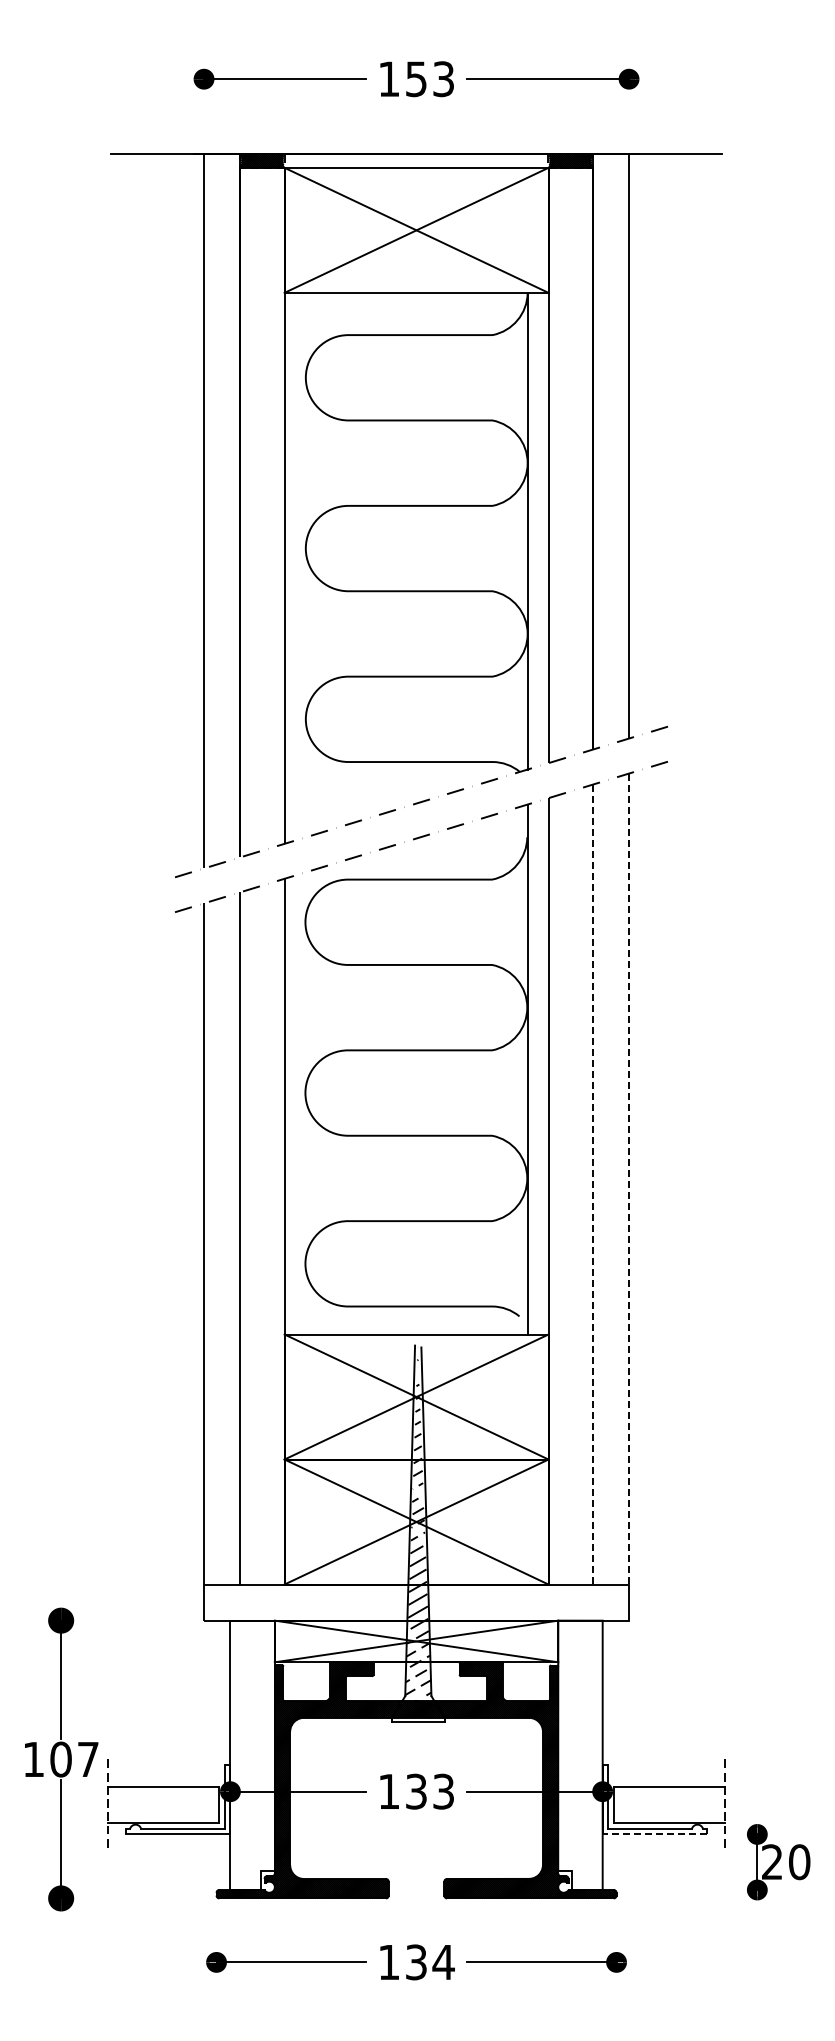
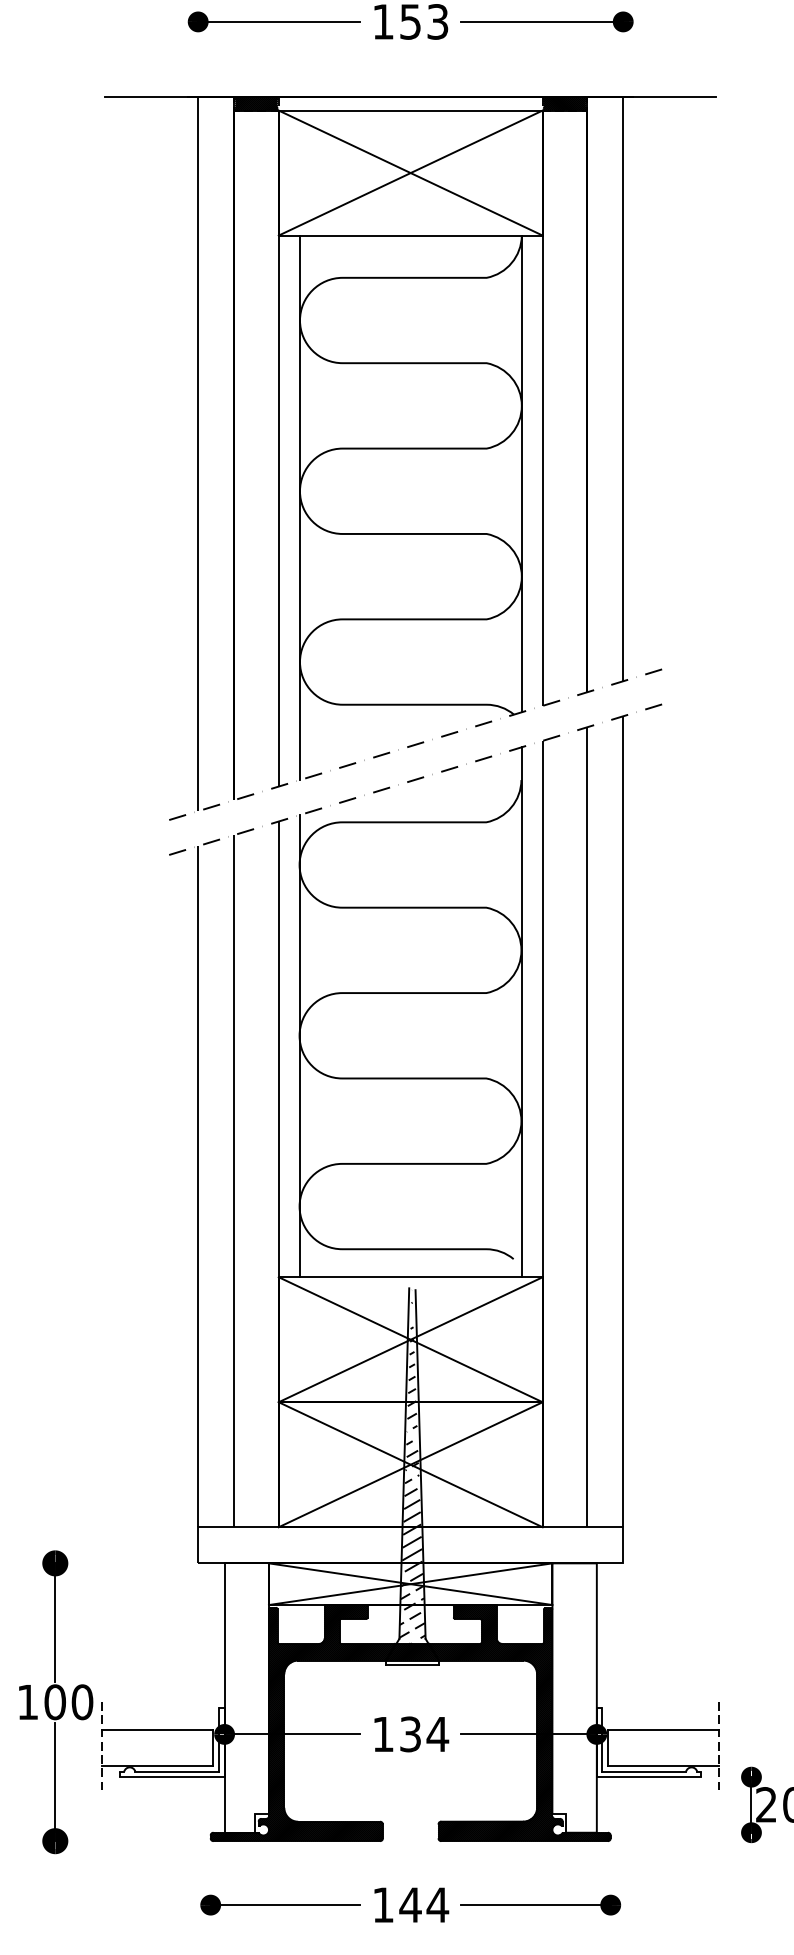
line: (305, 564) -> (299, 507), added
line: (305, 1103) -> (299, 1046), added
line: (629, 1179) -> (623, 1122), dashed -> solid
line: (592, 1184) -> (586, 1127), dashed -> solid
text: (88, 1759) -> (82, 1702), 107 -> 100
text: (443, 1791) -> (437, 1734), 133 -> 134
line: (654, 1834) -> (648, 1777), dashed -> solid
text: (416, 1962) -> (410, 1905), 134 -> 144

